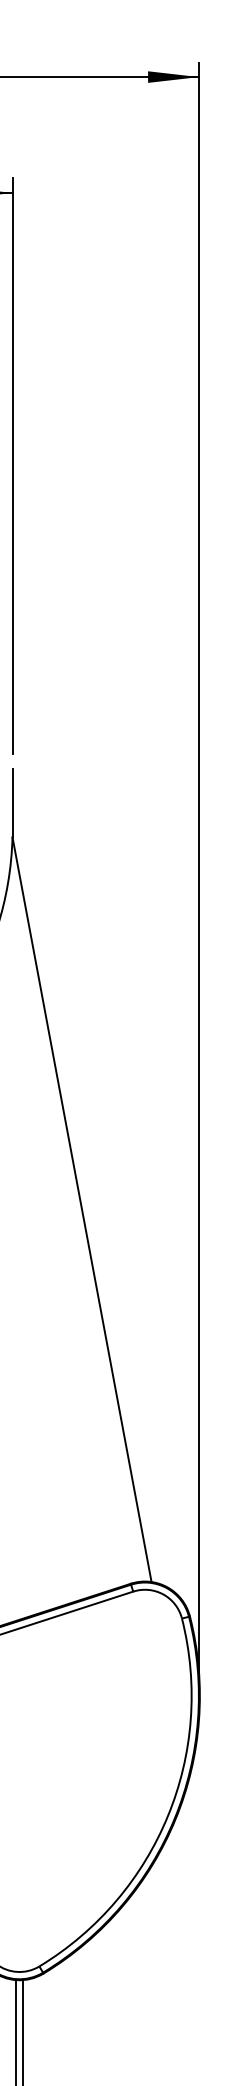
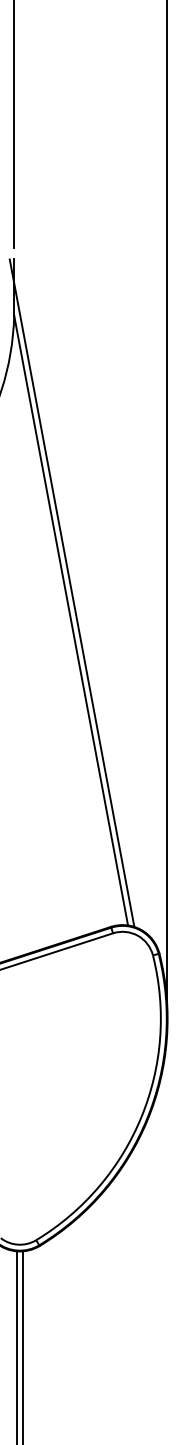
line: (83, 1175) -> (72, 592), added

